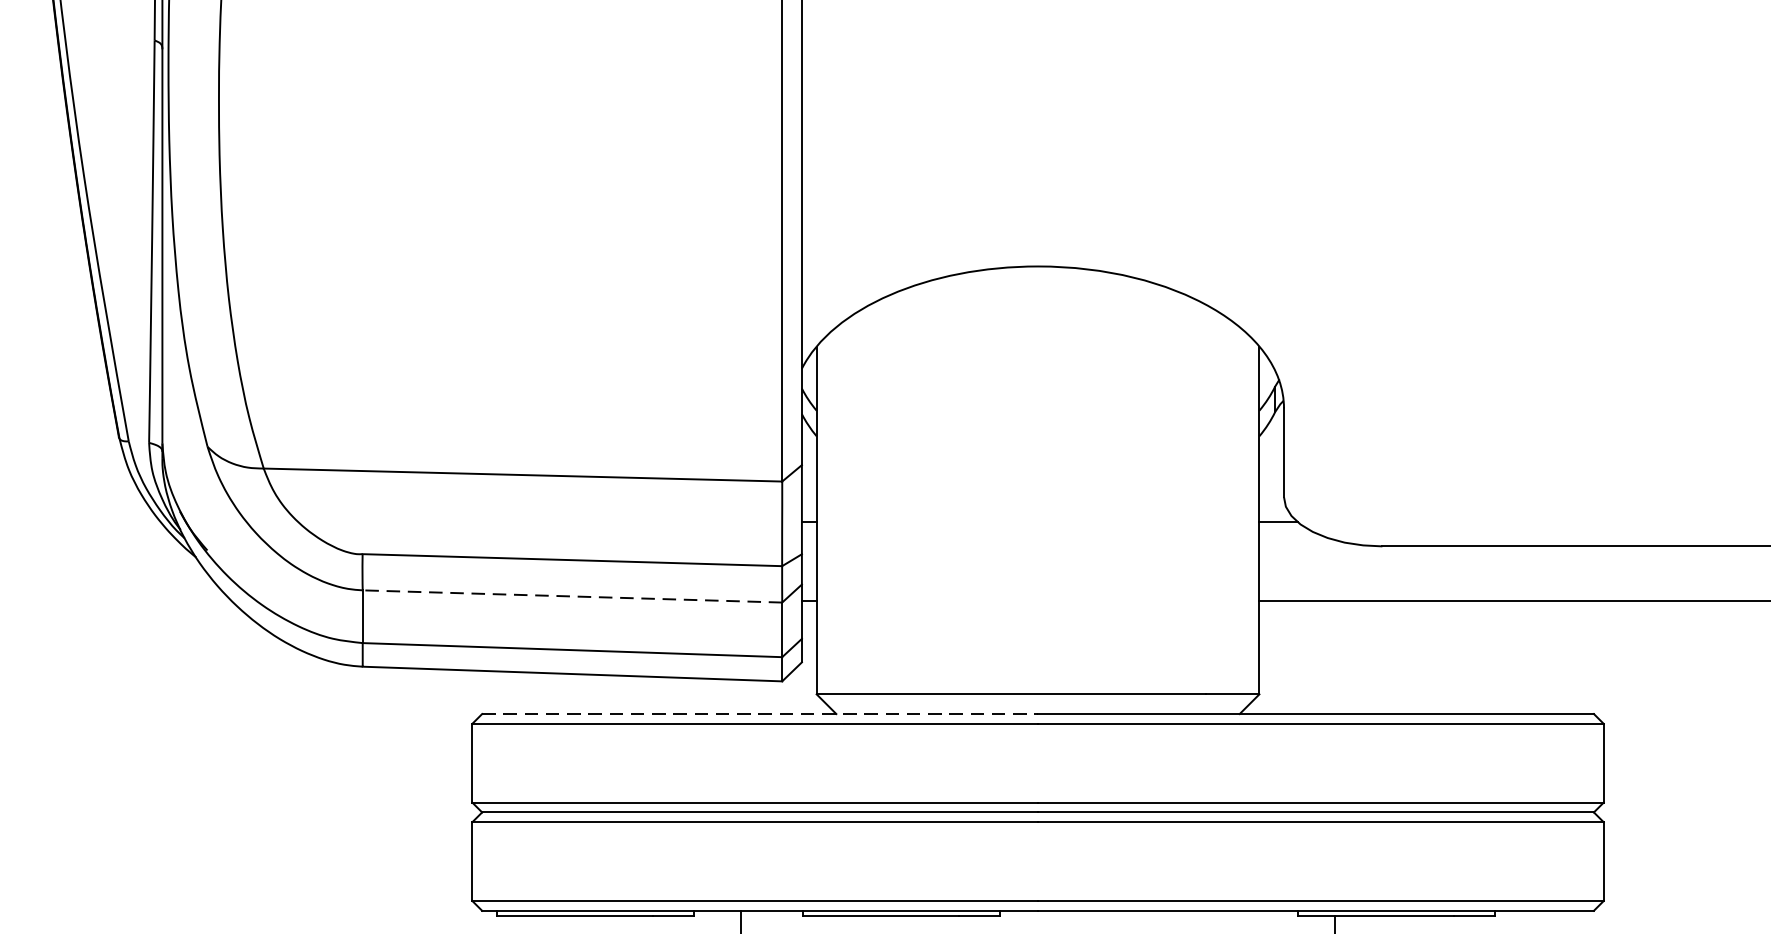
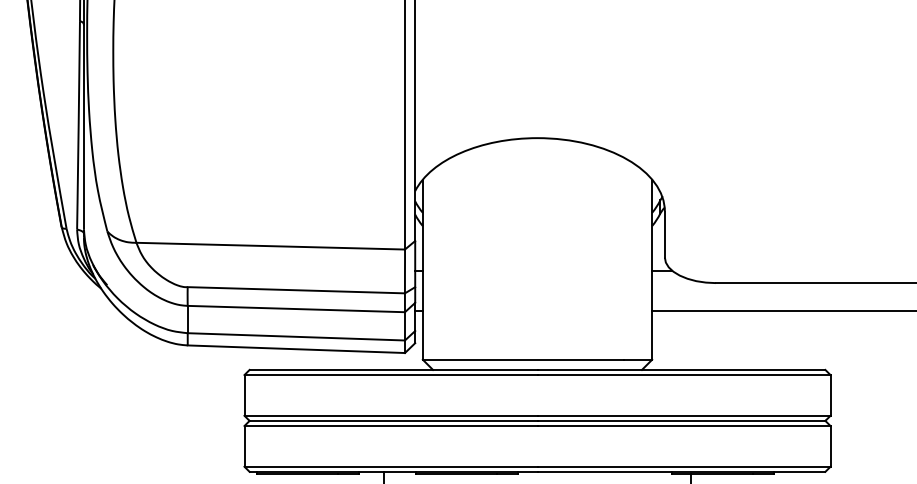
line: (572, 597) -> (296, 309), dashed -> solid
line: (759, 713) -> (393, 369), dashed -> solid

